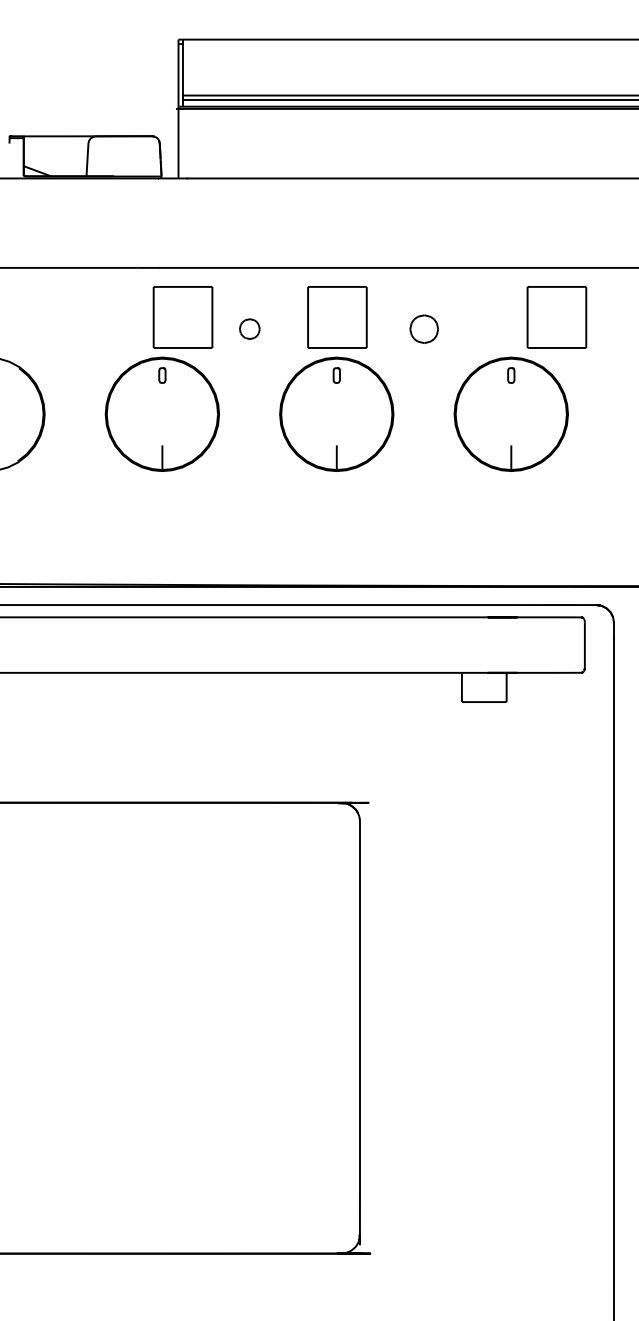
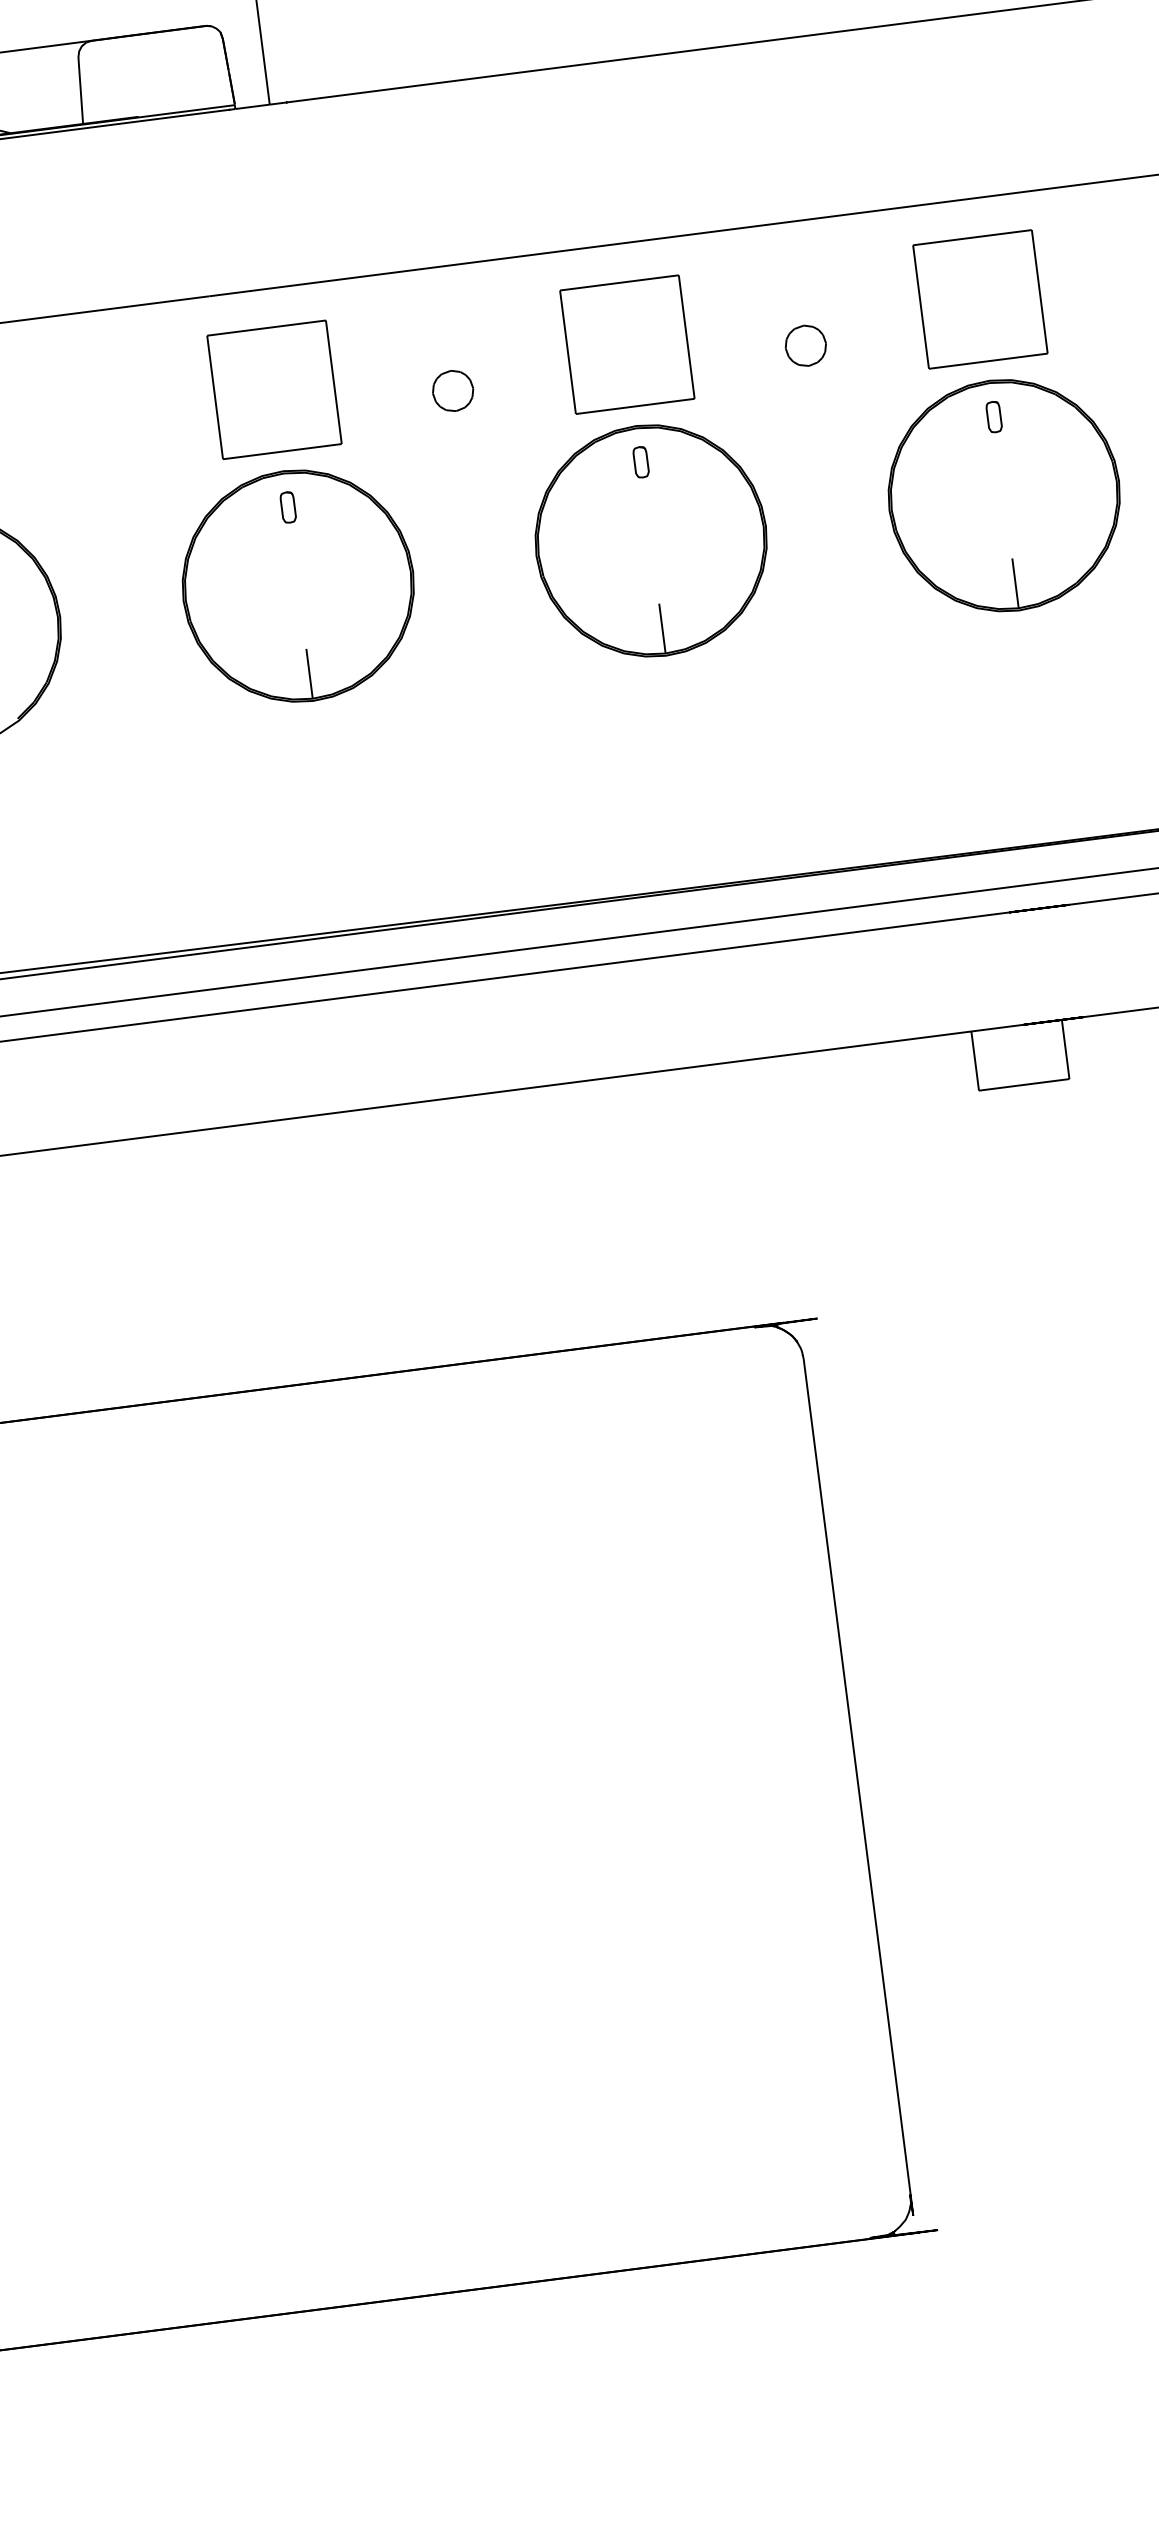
part: (182, 317) -> (273, 390), moved
part: (556, 317) -> (979, 299), moved
part: (423, 328) -> (804, 344), size x0.71

